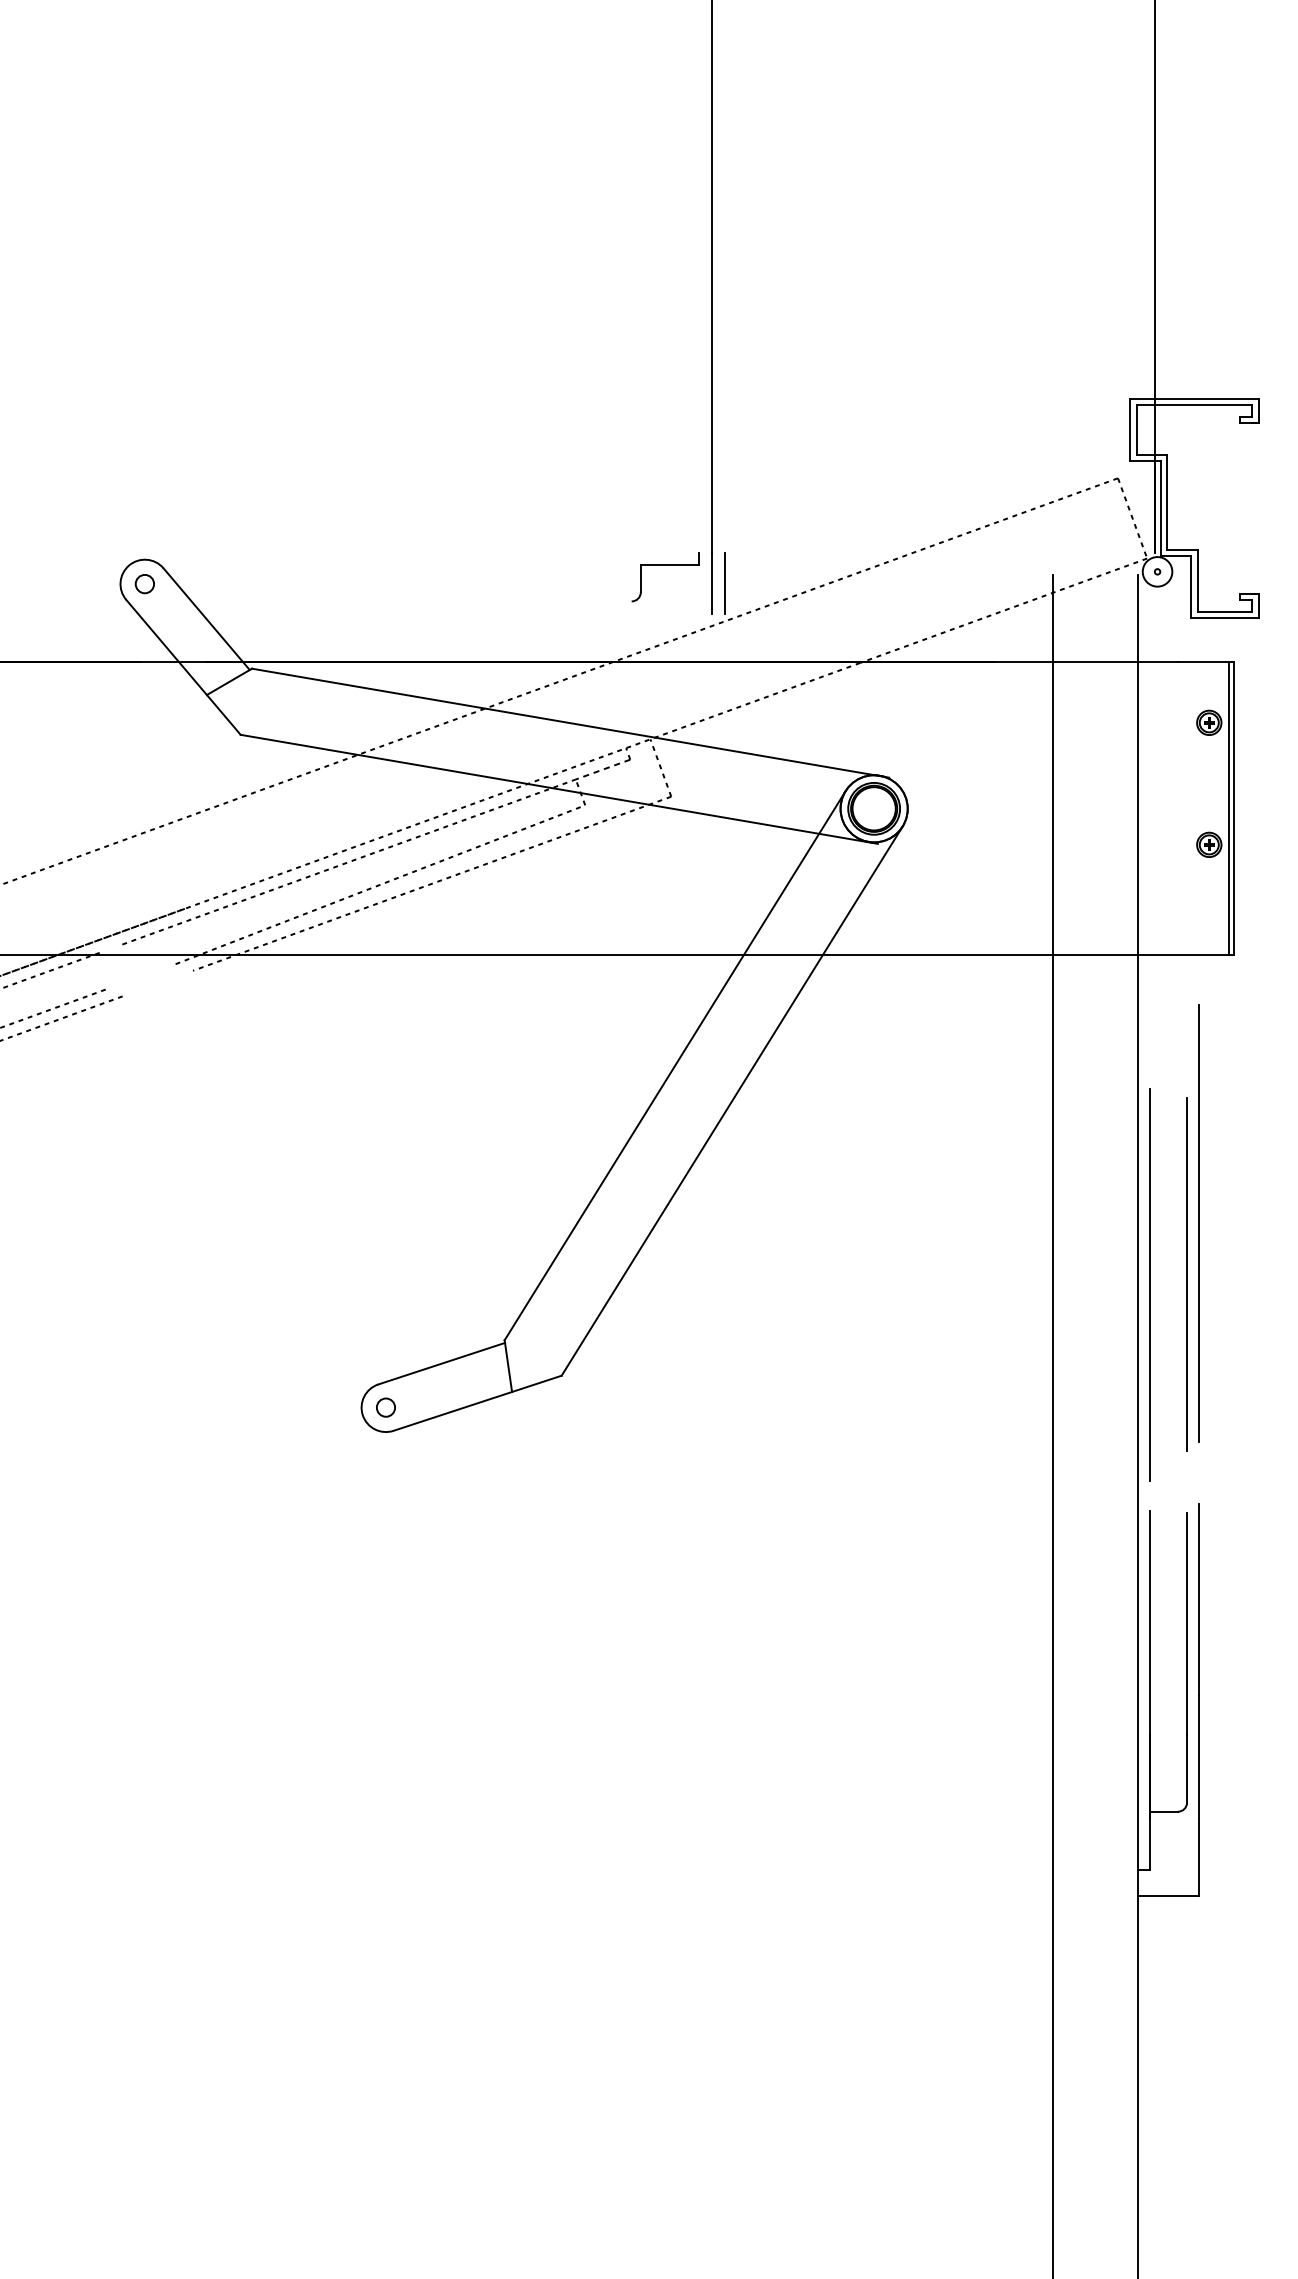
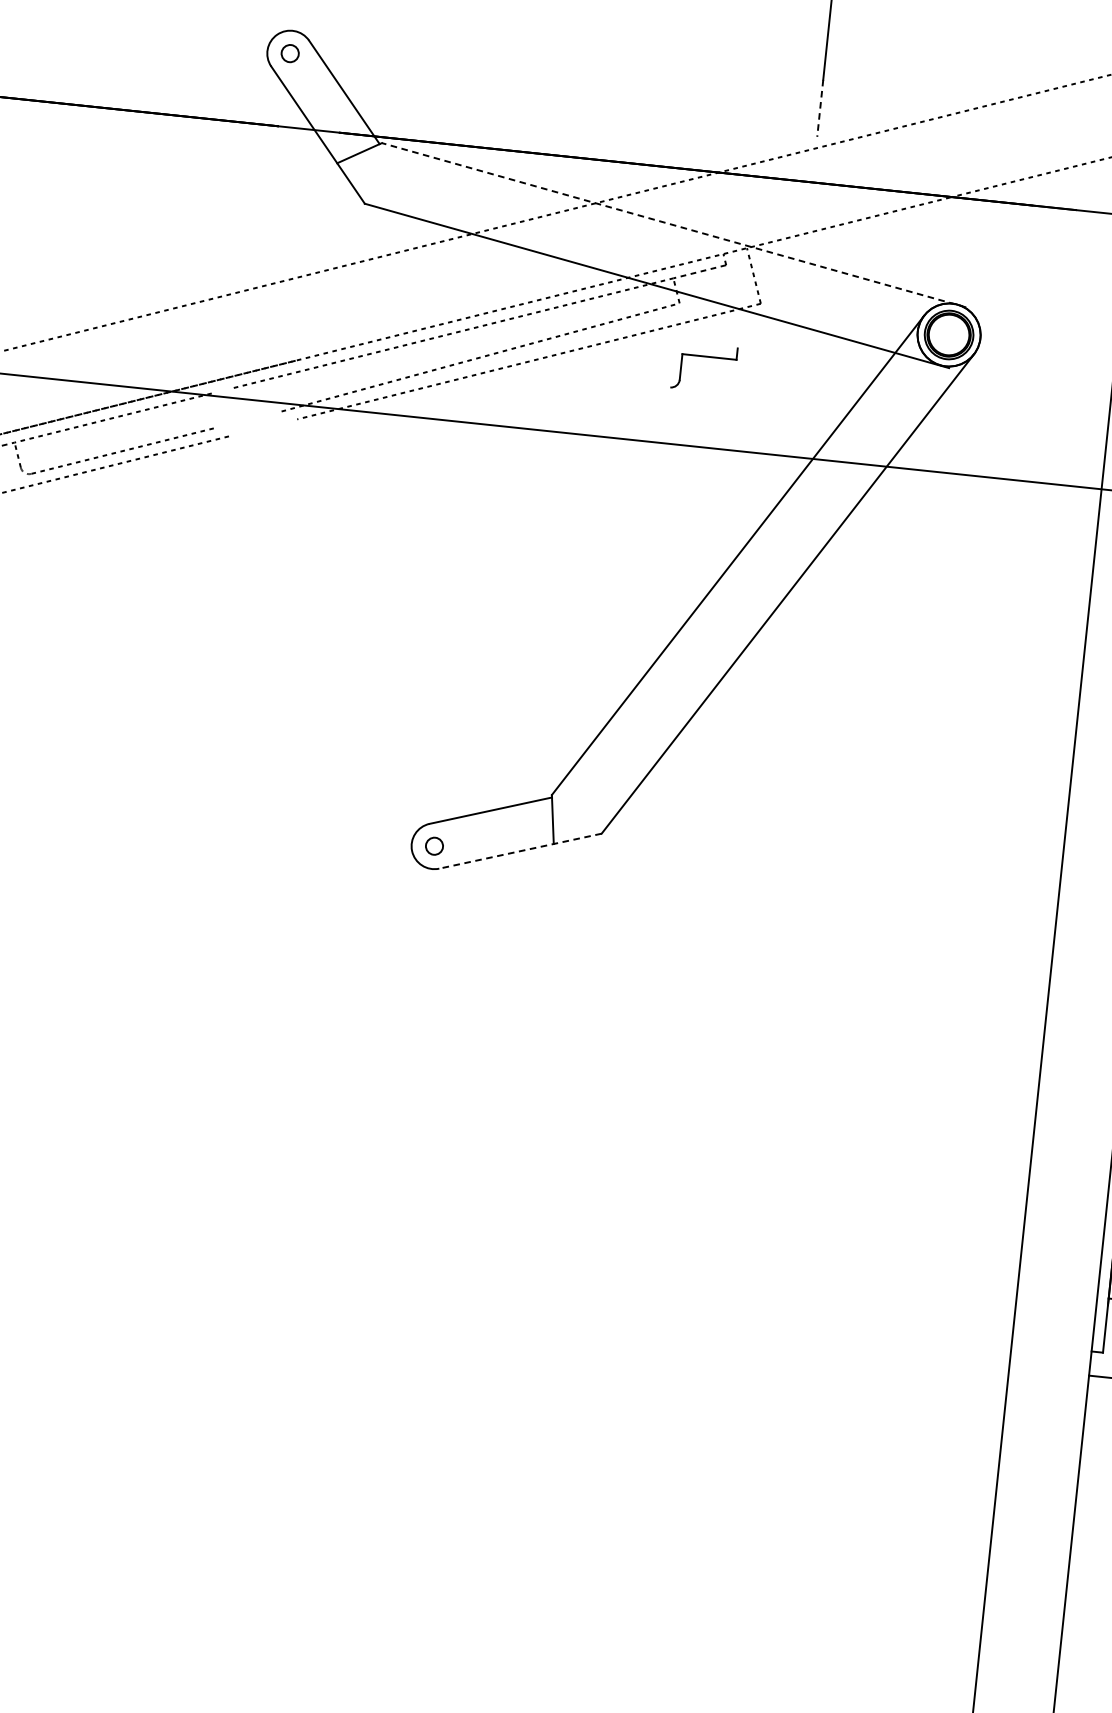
part: (665, 565) -> (705, 357), moved
line: (724, 582) -> (831, 108), removed
line: (712, 583) -> (820, 108), solid -> dashed
line: (570, 723) -> (673, 225), solid -> dashed
line: (477, 1403) -> (520, 851), solid -> dashed

